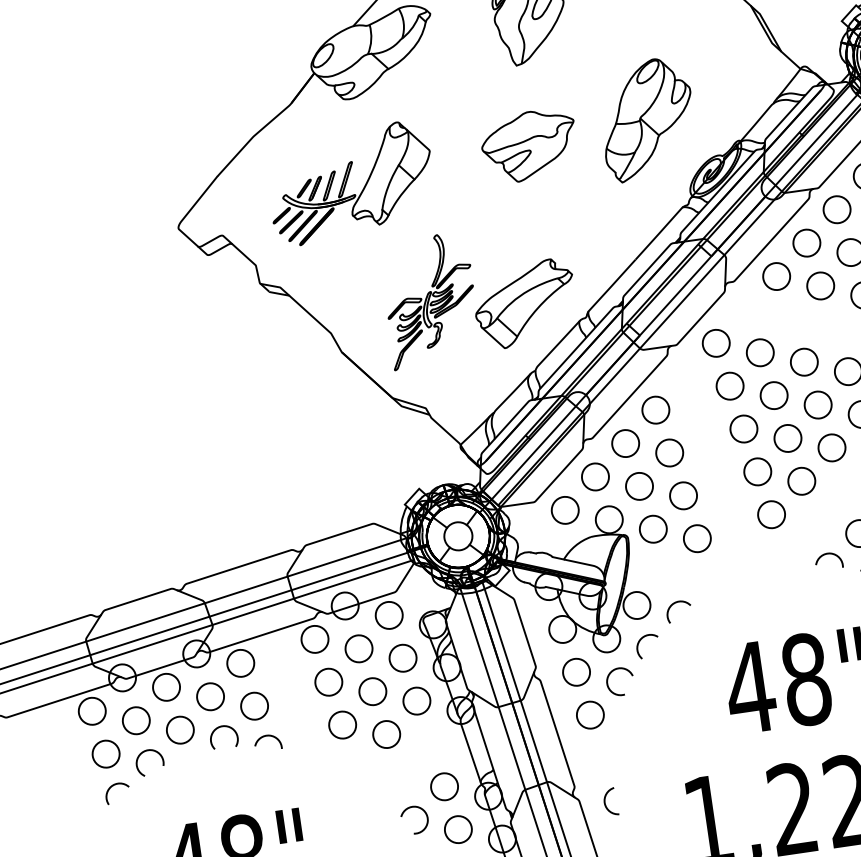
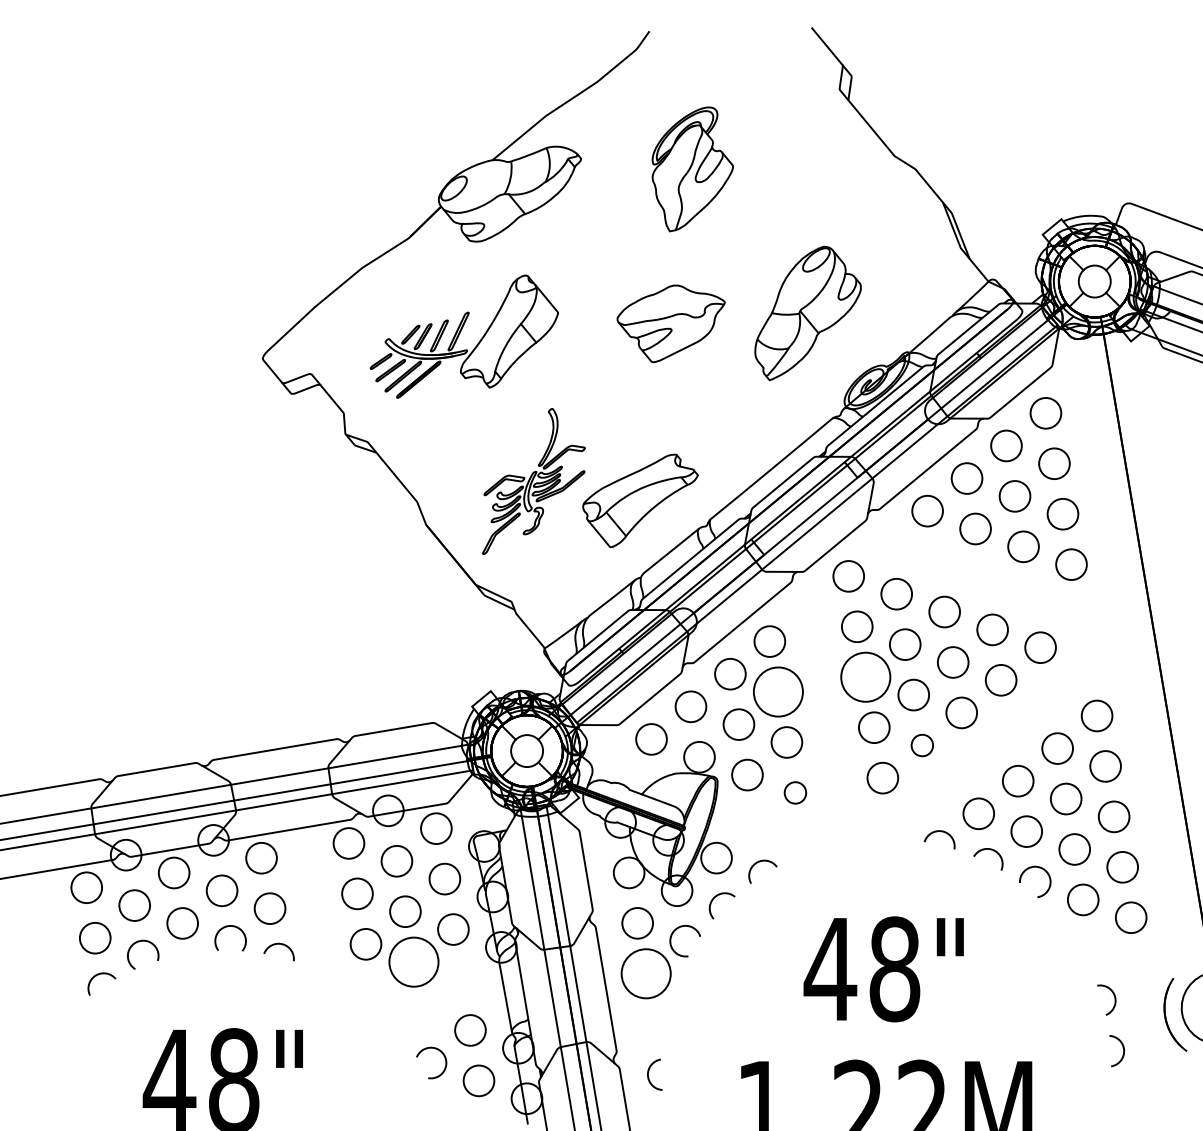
circle: (743, 428) -> (865, 676), size x1.6
circle: (669, 452) -> (778, 691), size x1.6
circle: (801, 481) -> (922, 745), size x0.7
circle: (697, 538) -> (795, 792), size x0.7
circle: (589, 714) -> (645, 973), size x1.6
circle: (386, 734) -> (413, 961), size x1.6

